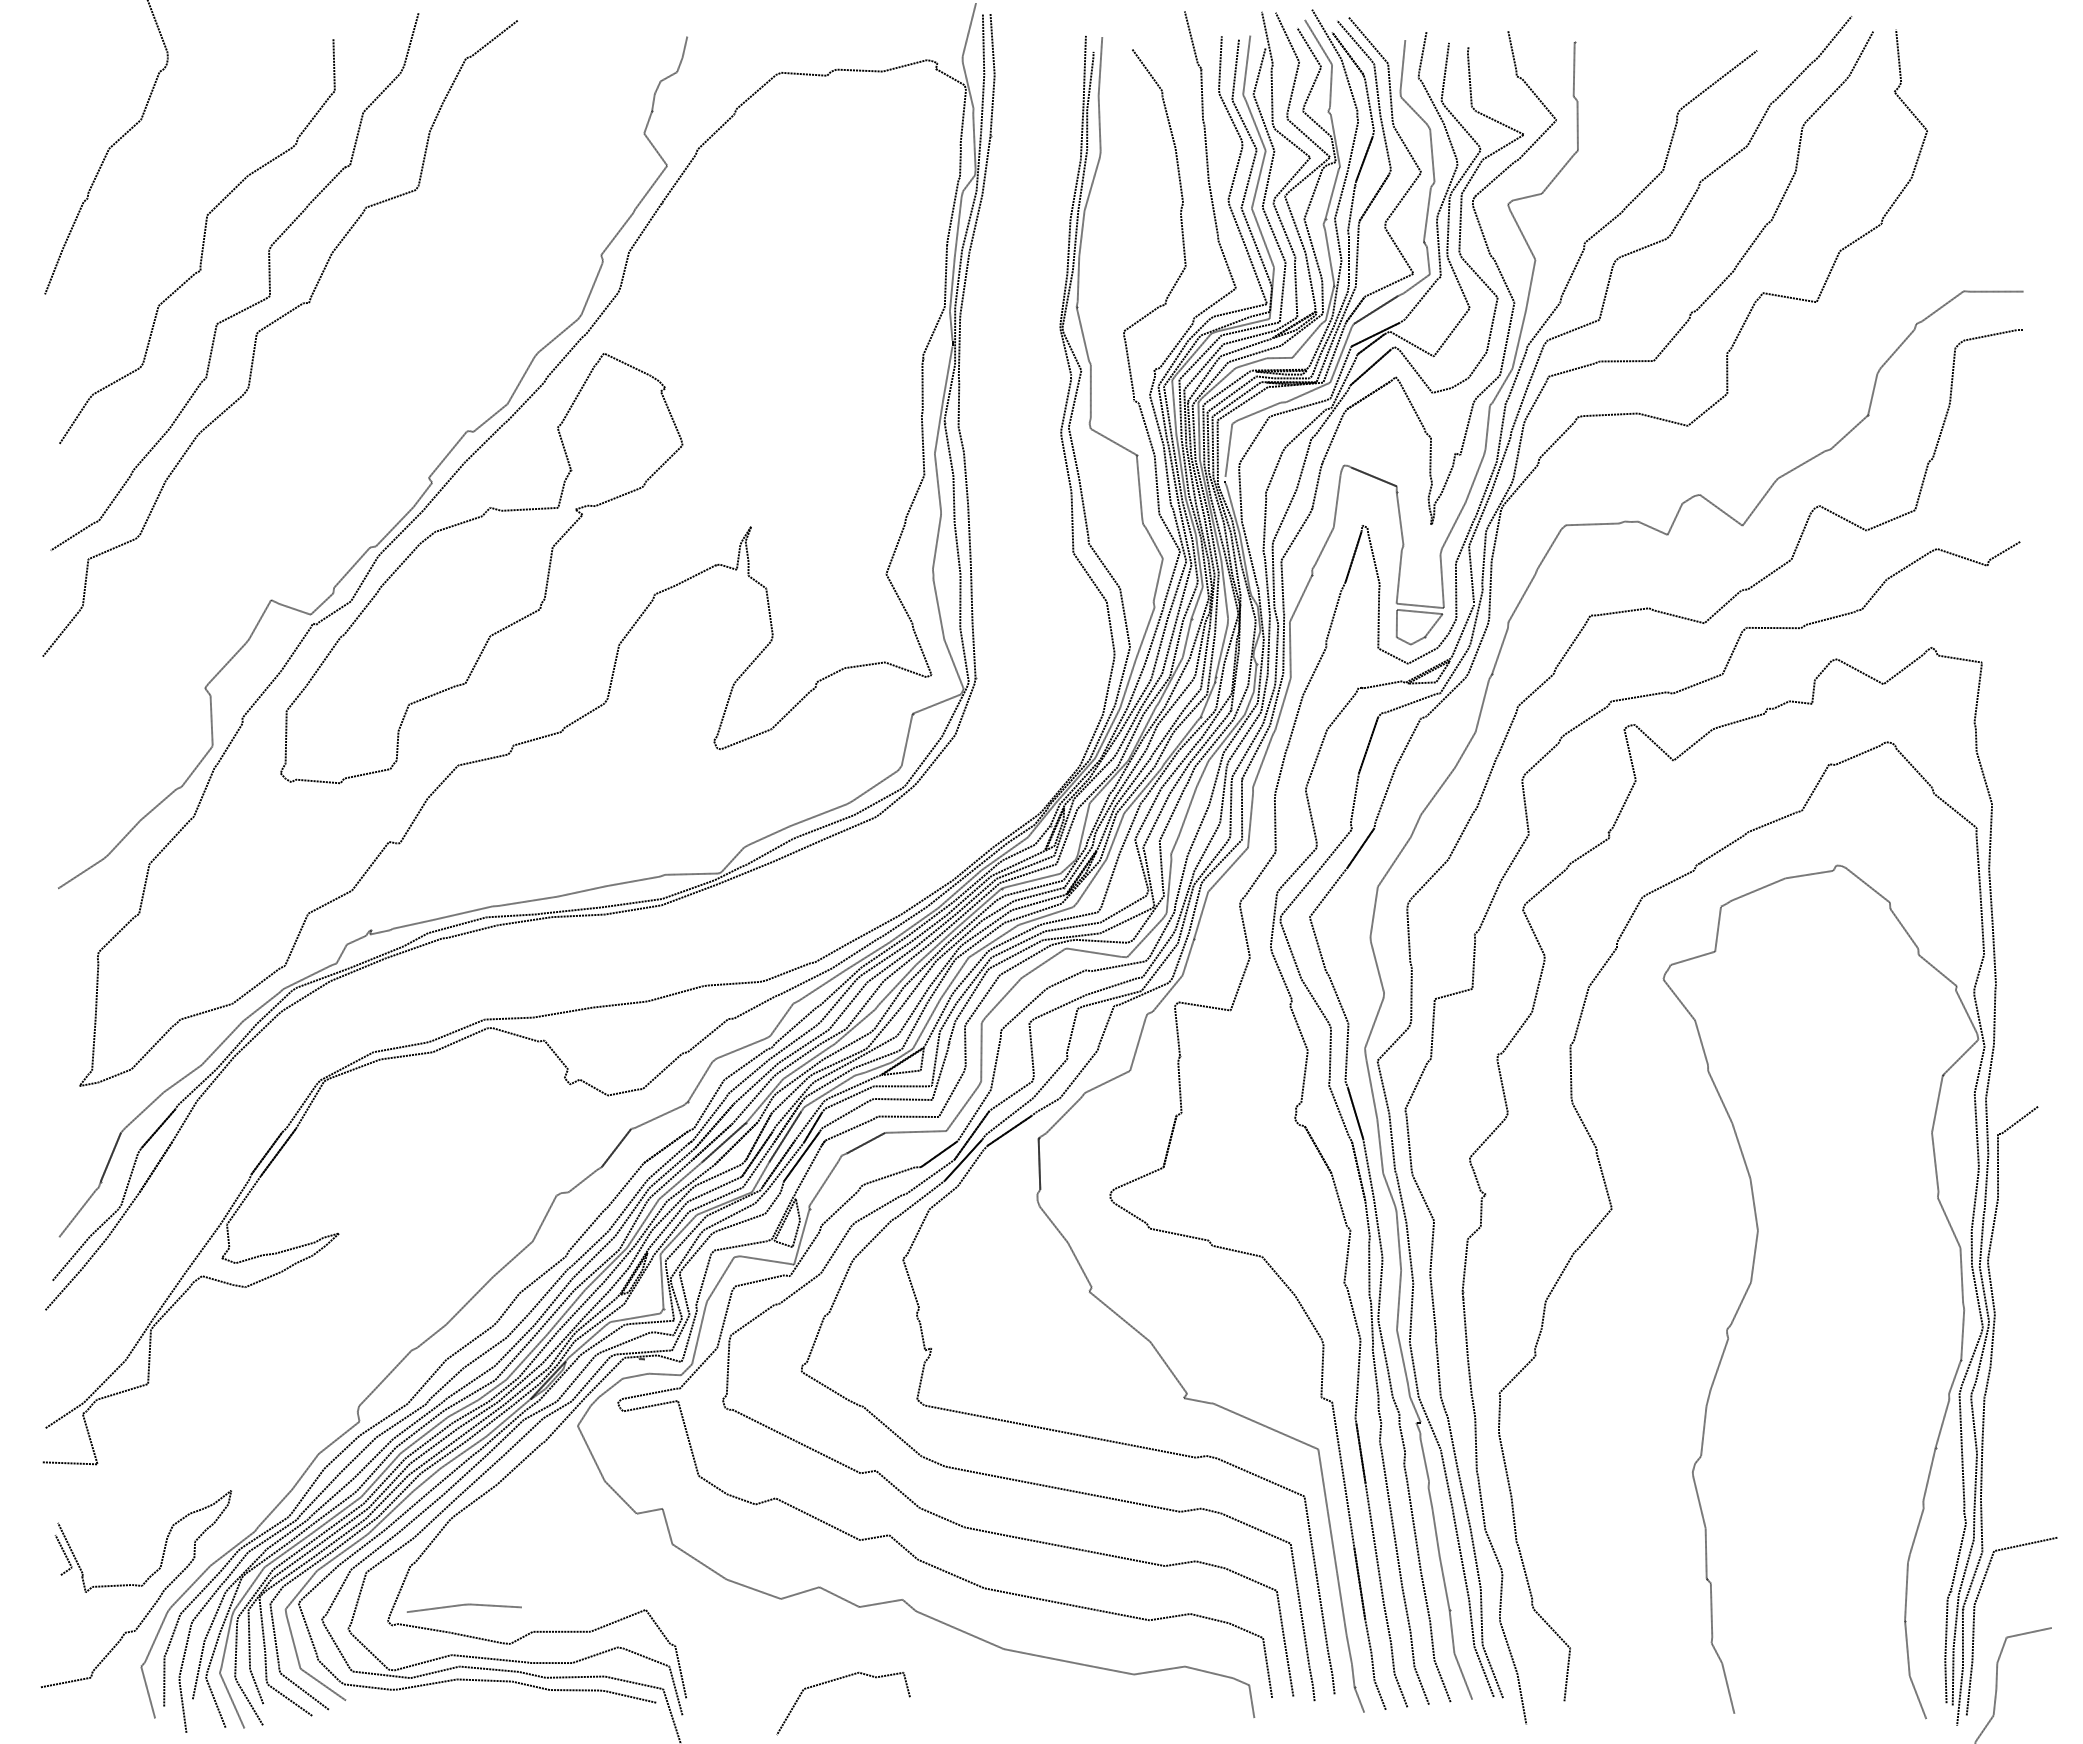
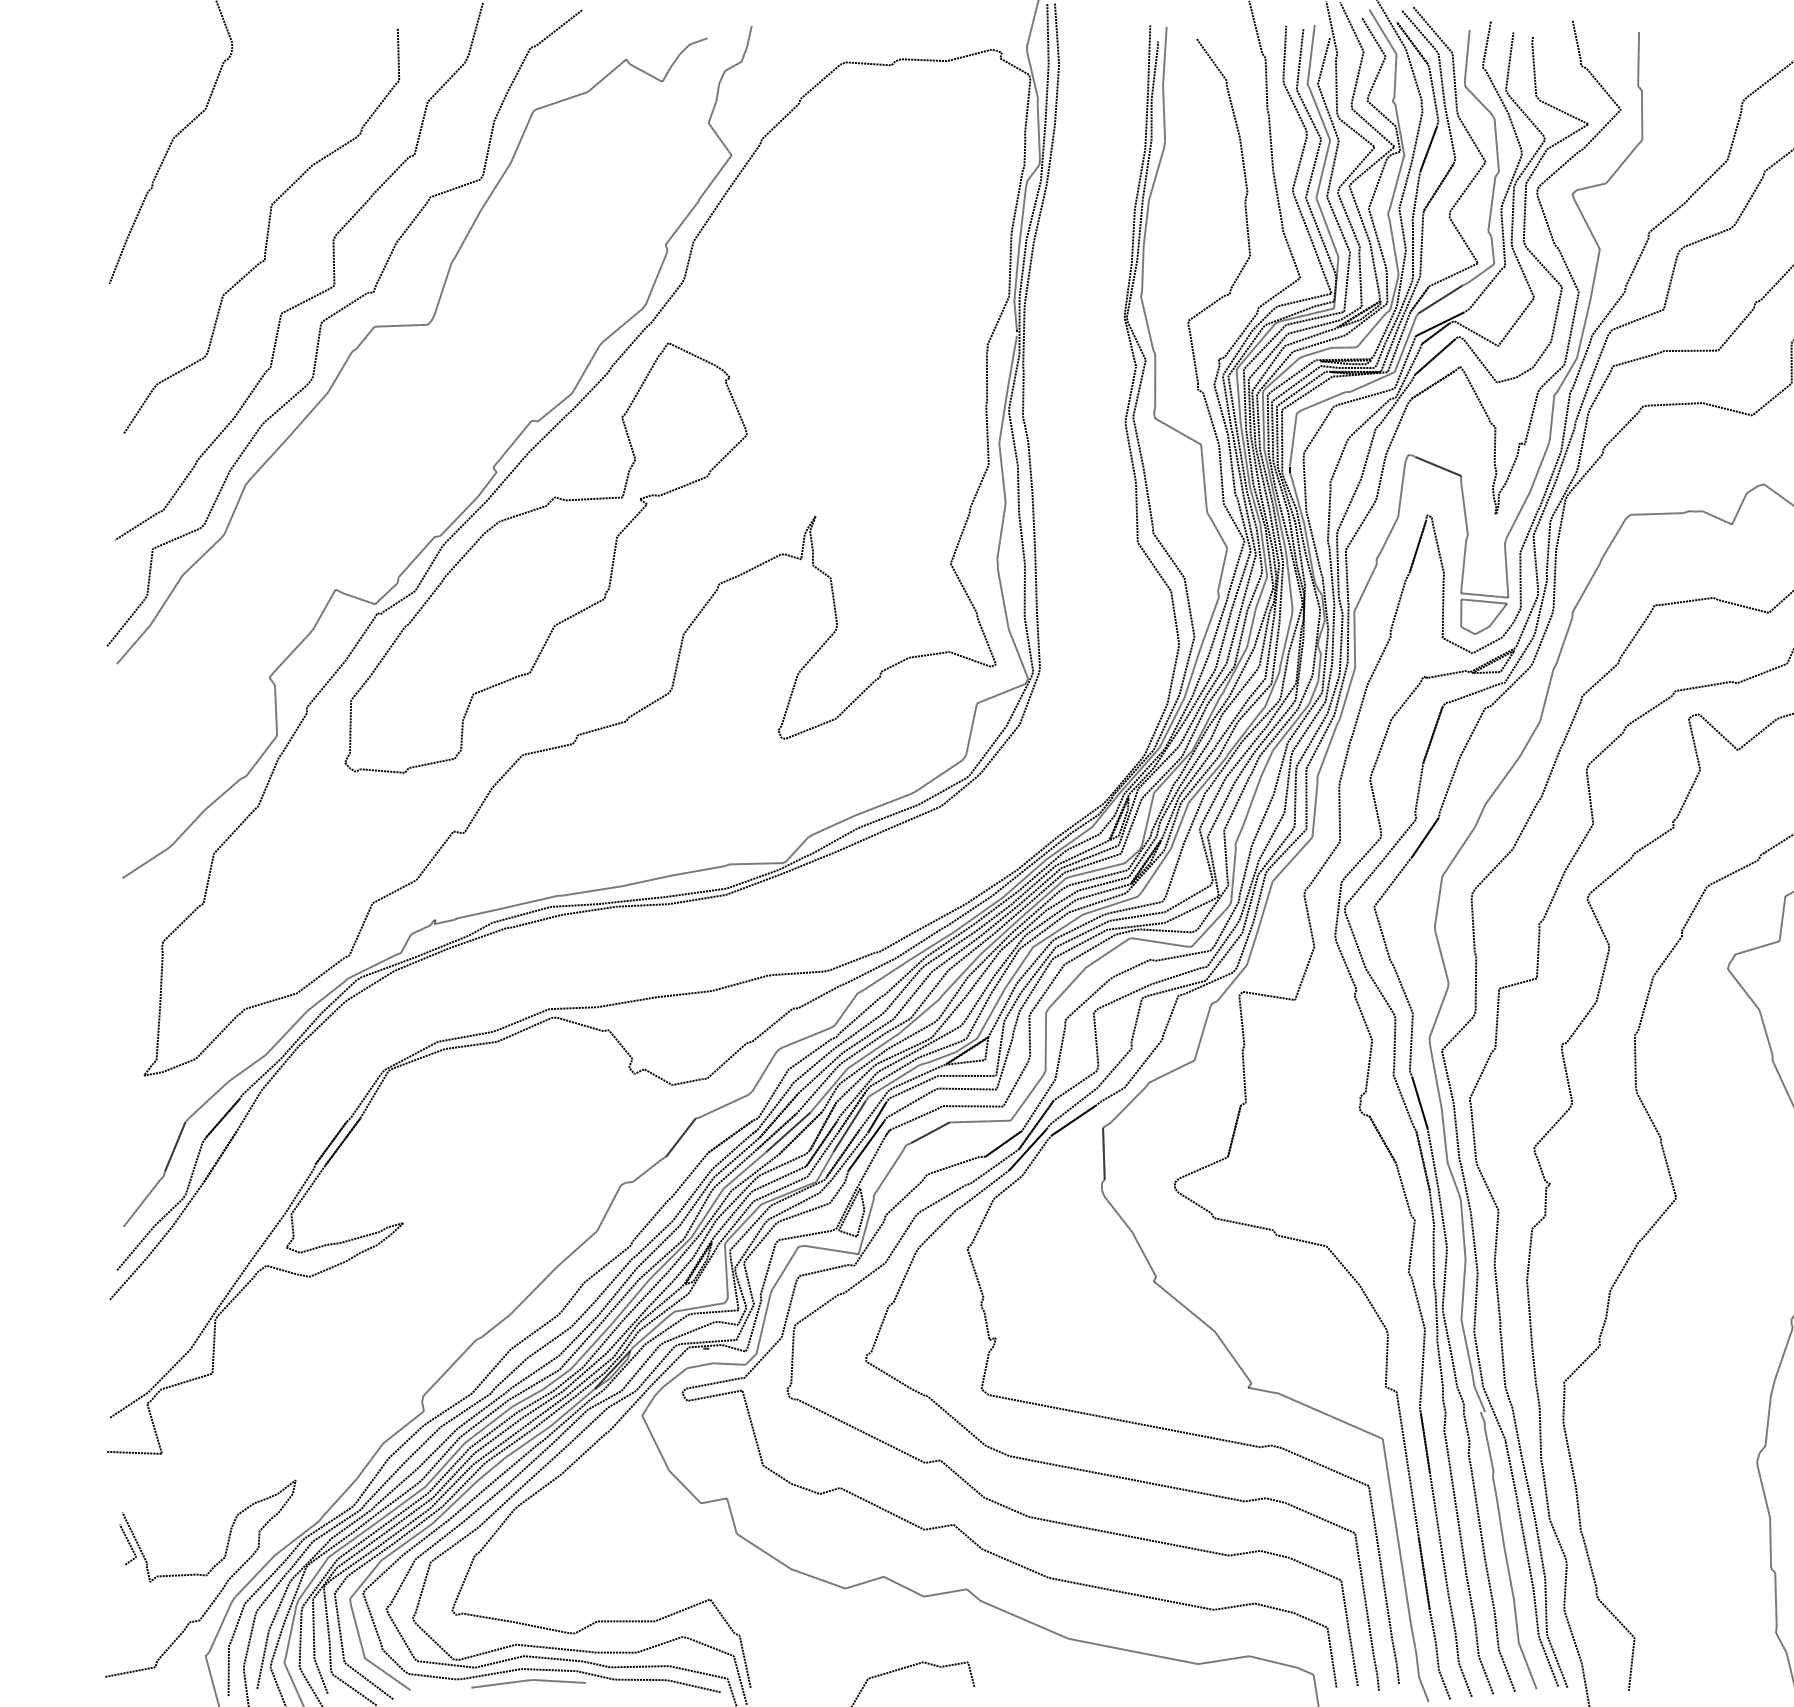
curve: (347, 336) -> (411, 326), added
line: (464, 1605) -> (528, 1681), moved

